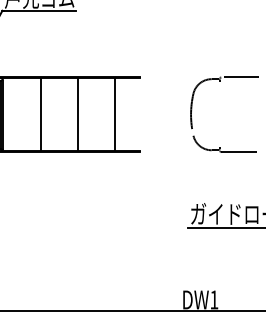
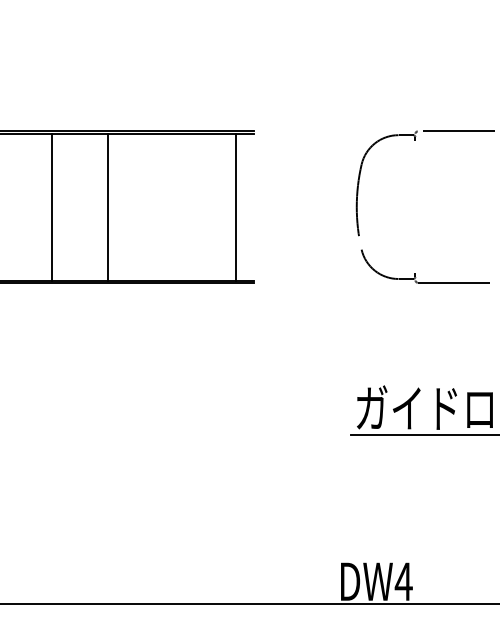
line: (77, 114) -> (106, 206), moved
line: (115, 114) -> (236, 206), moved
text: (213, 299) -> (402, 580), DW1 -> DW4

